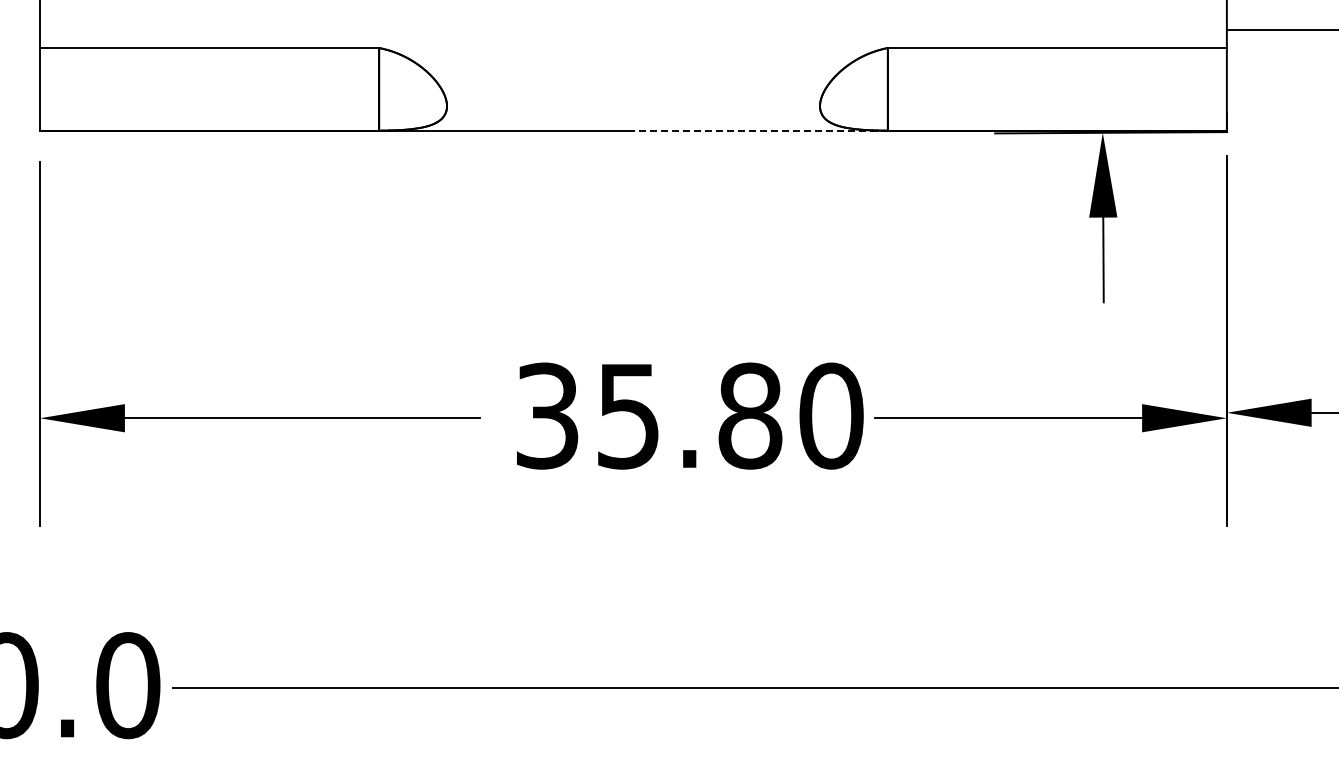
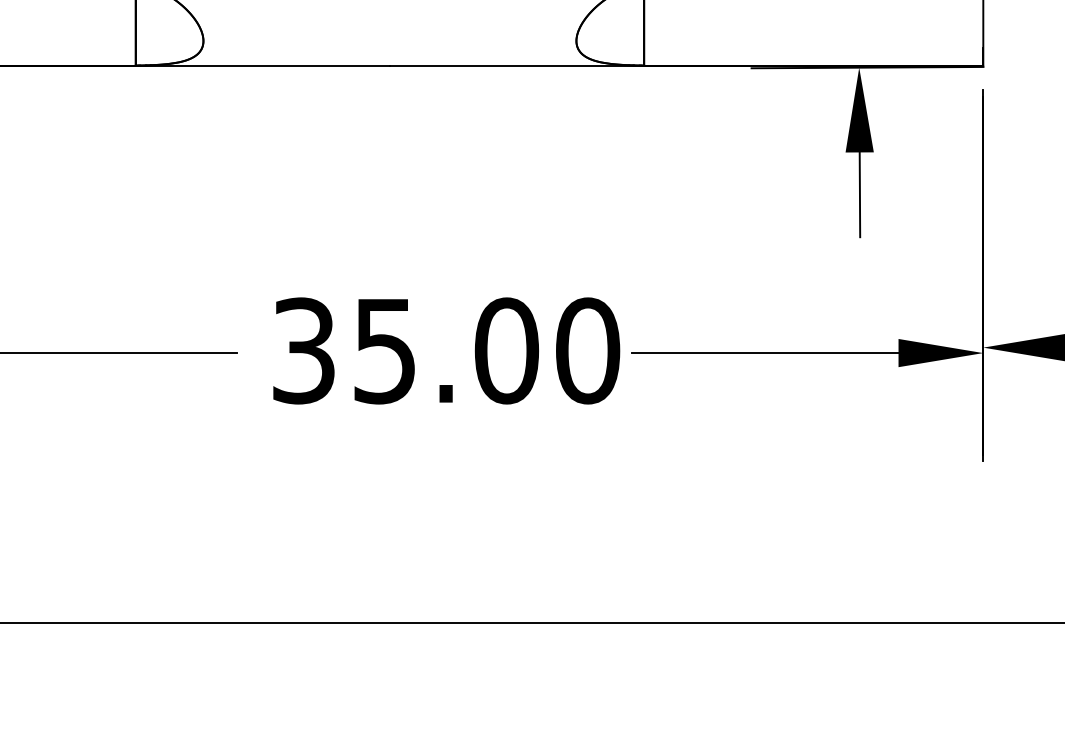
line: (760, 131) -> (516, 66), dashed -> solid
text: (750, 415) -> (506, 350), 35.80 -> 35.00

